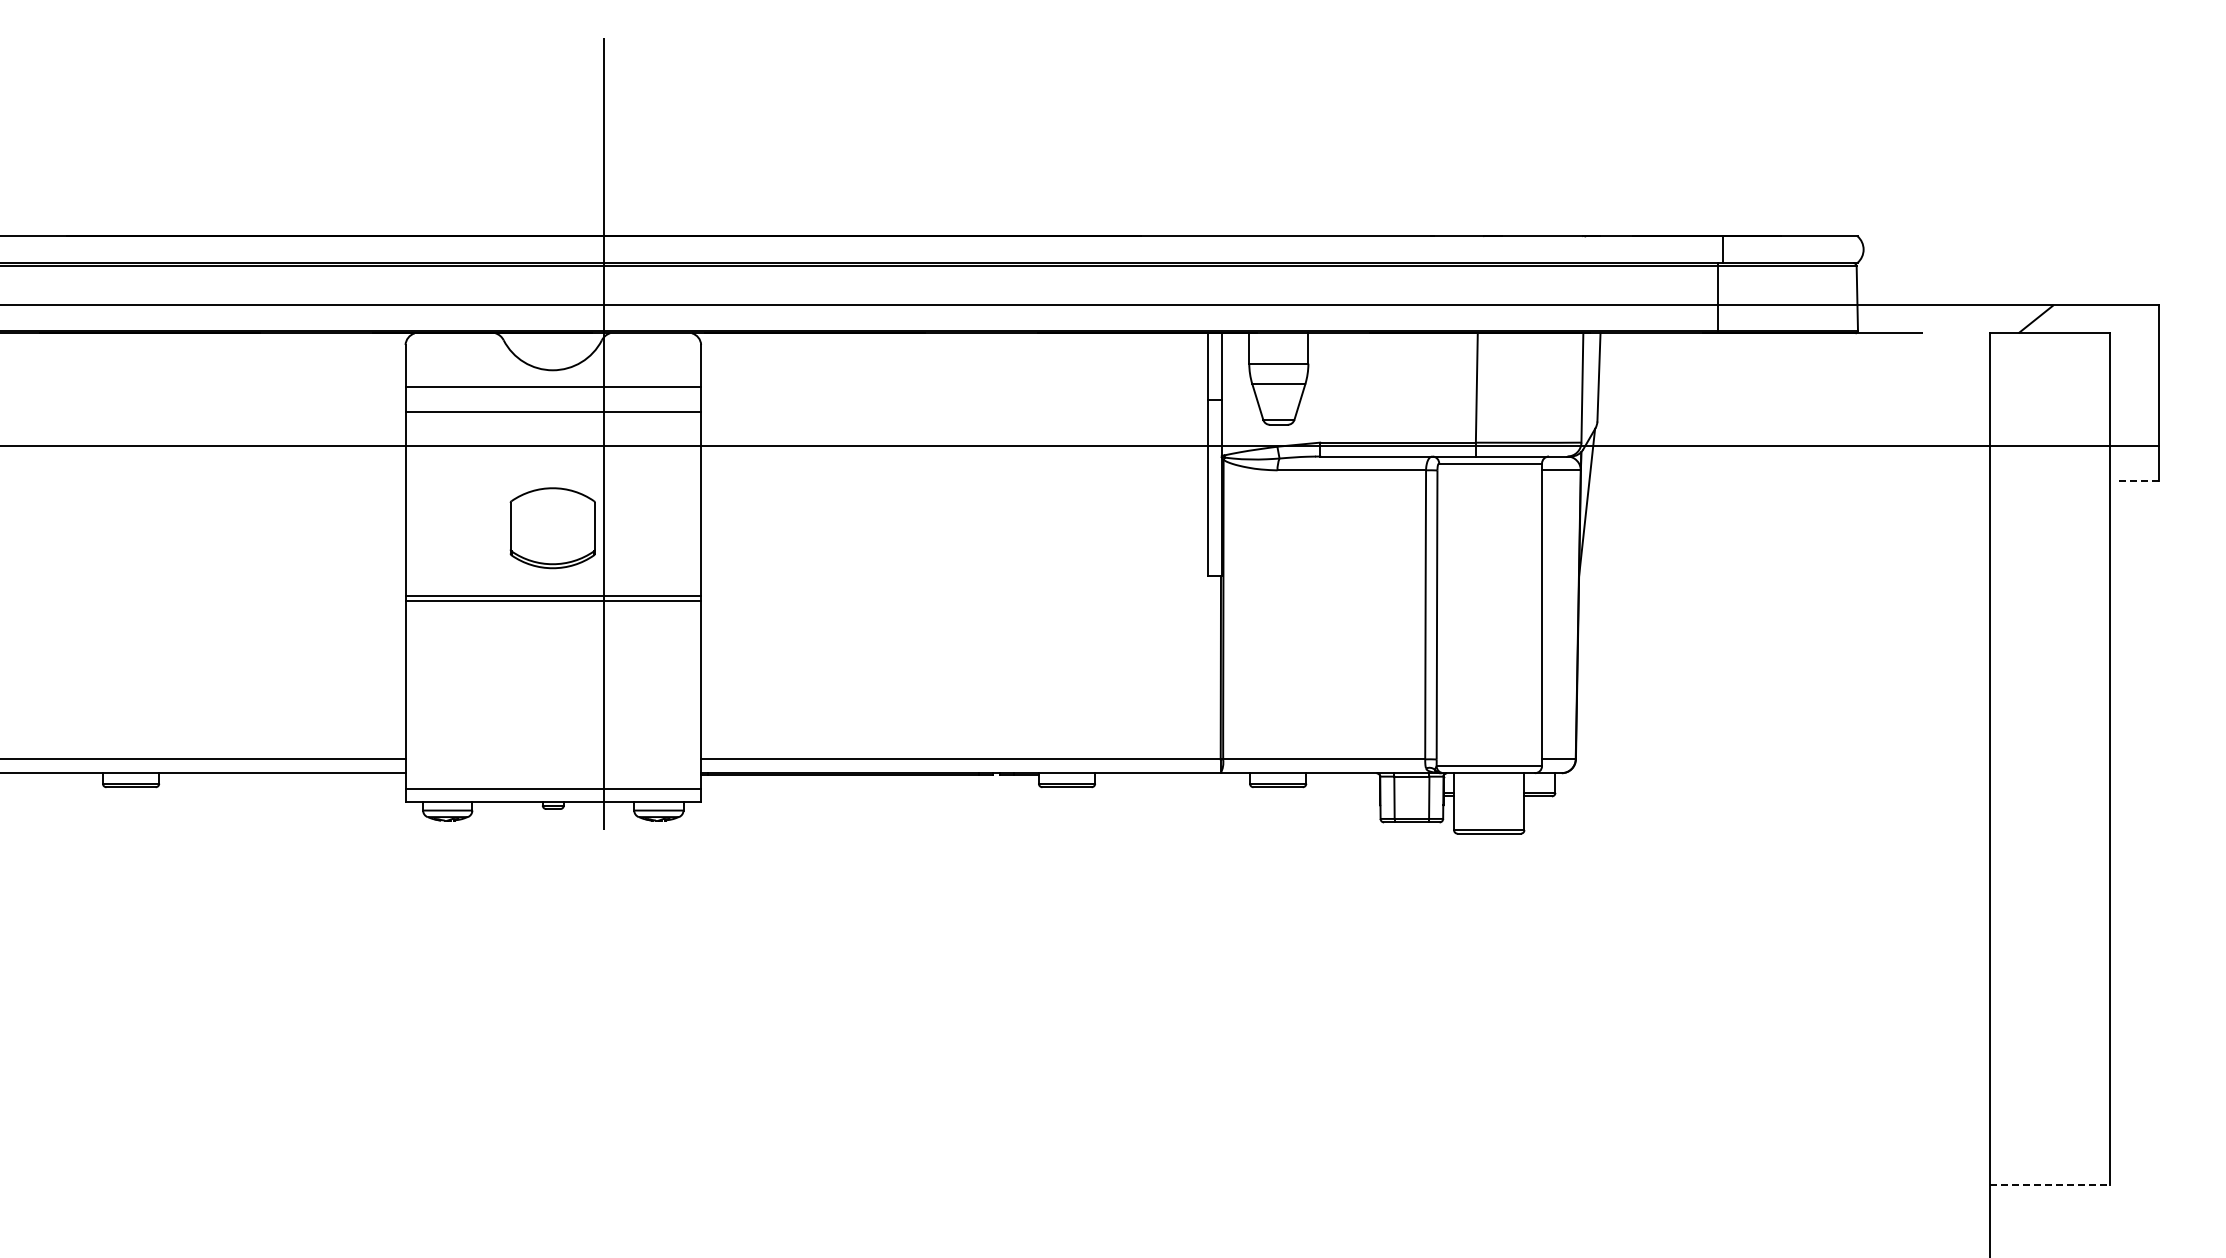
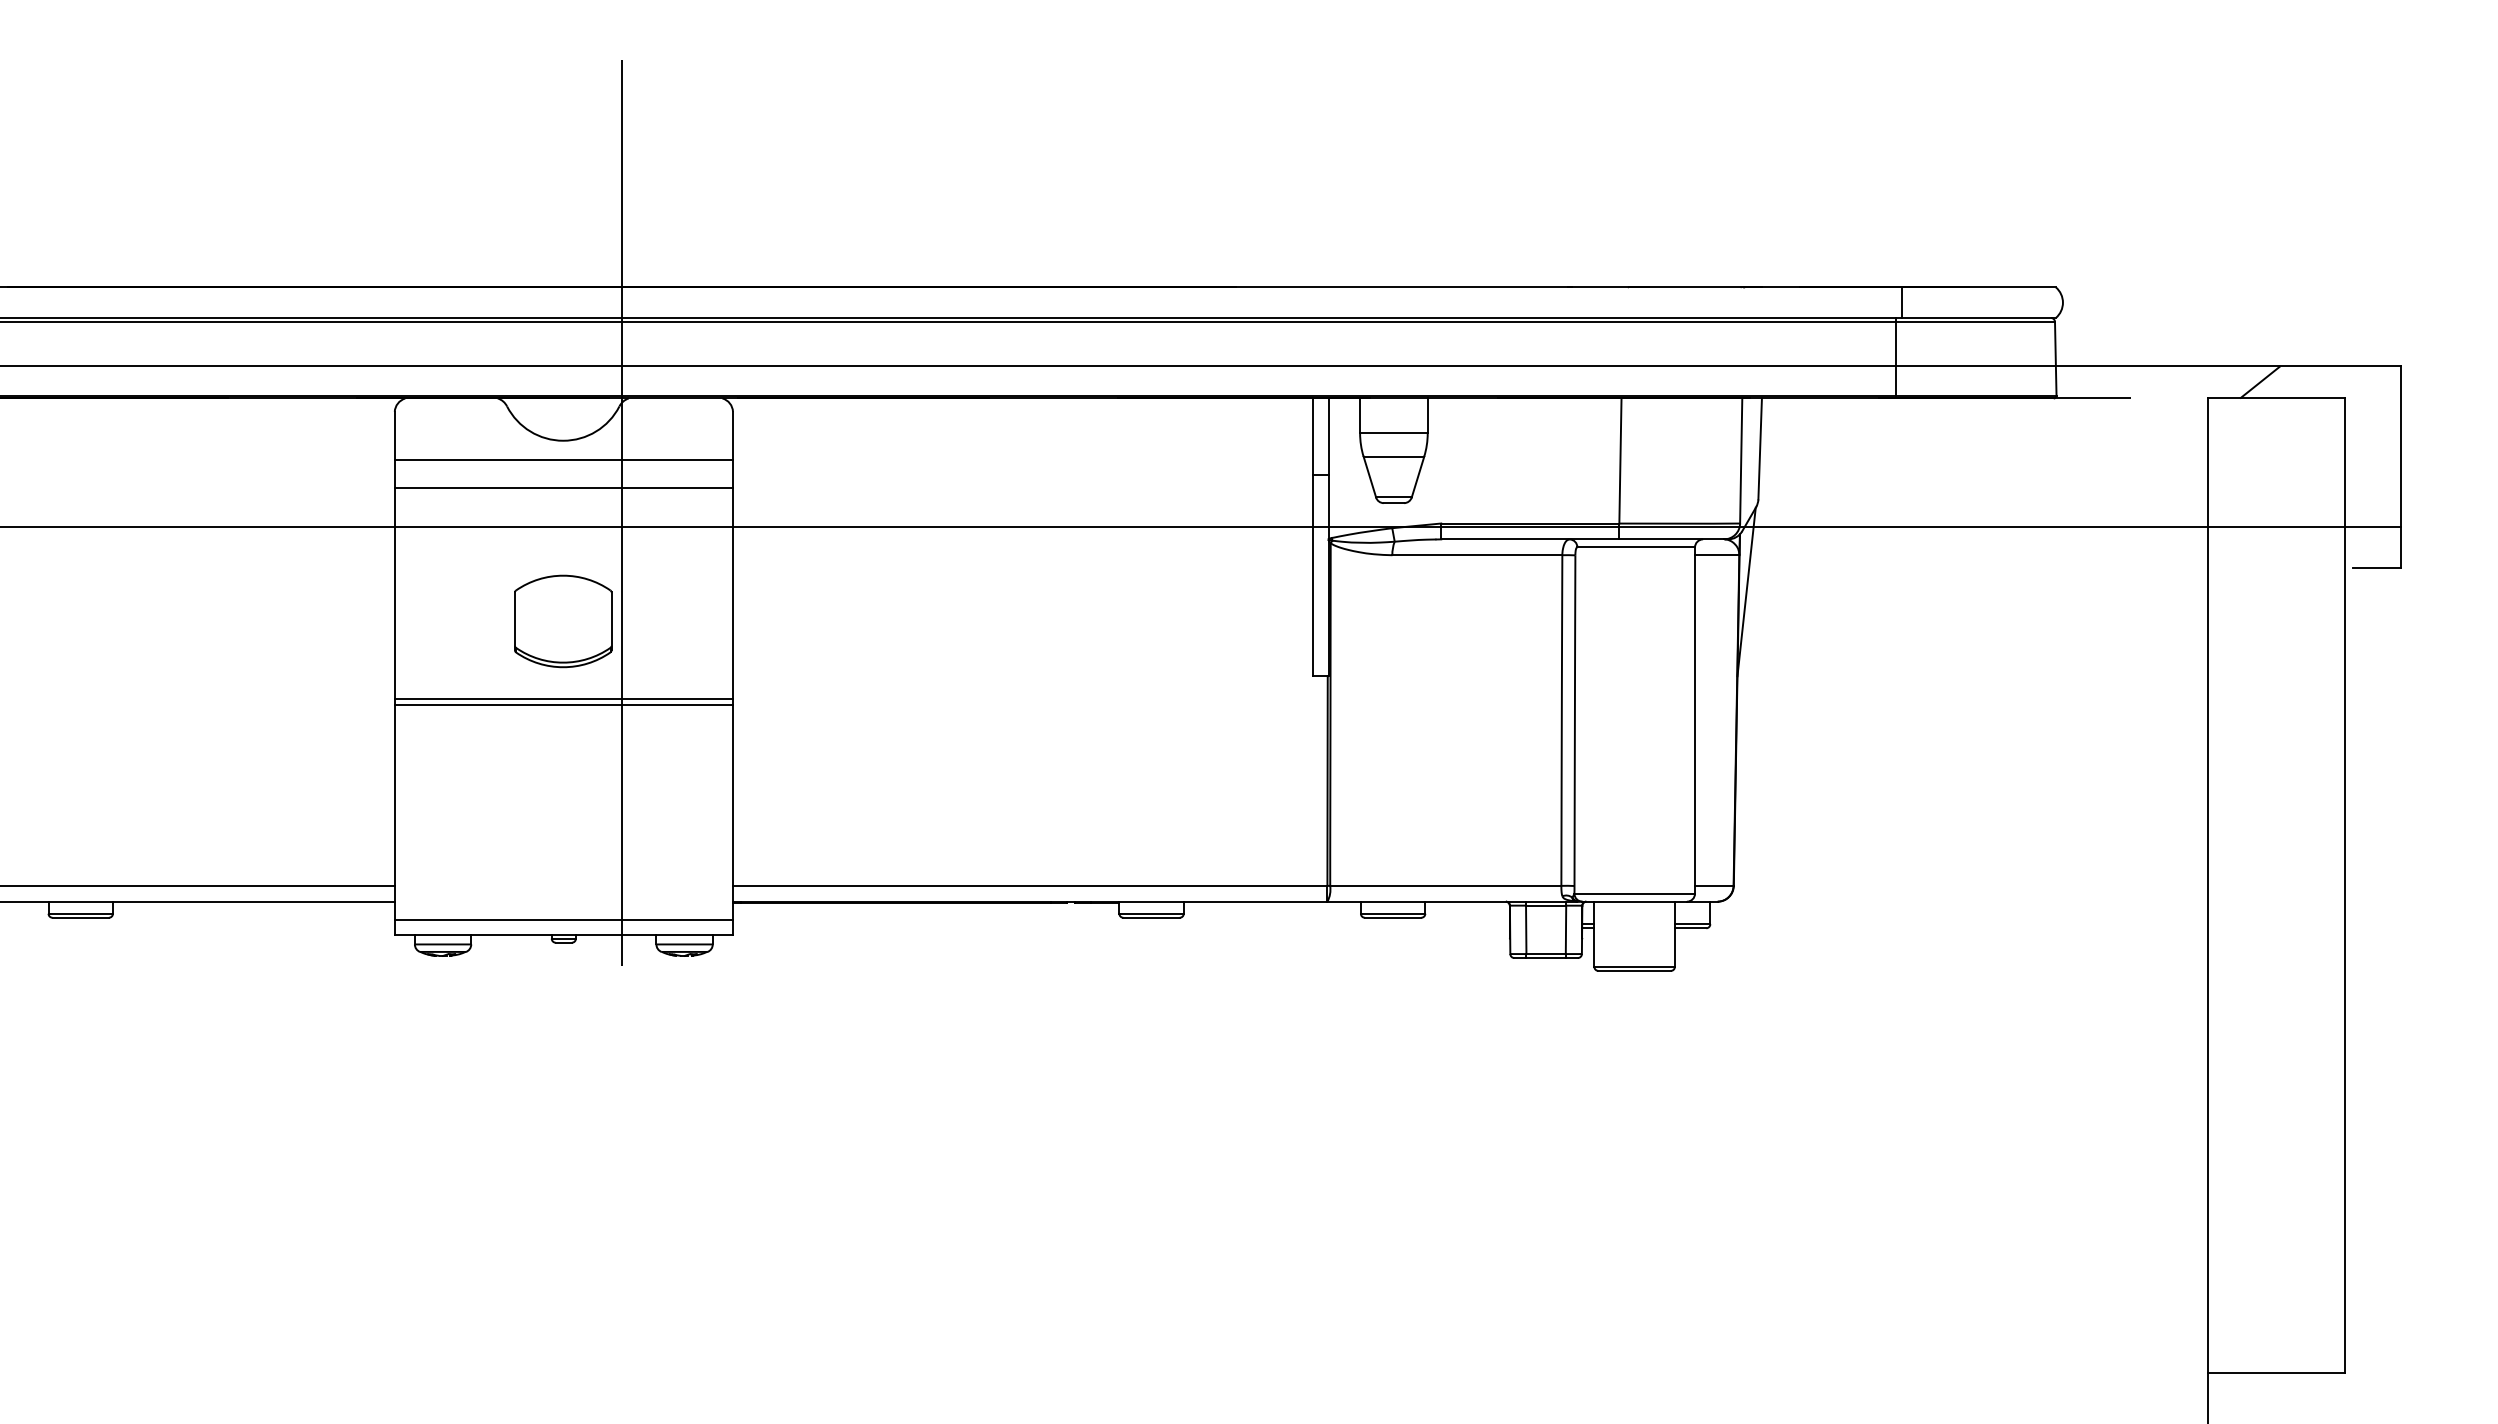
line: (2137, 481) -> (2376, 567), dashed -> solid
line: (2050, 1184) -> (2276, 1372), dashed -> solid

